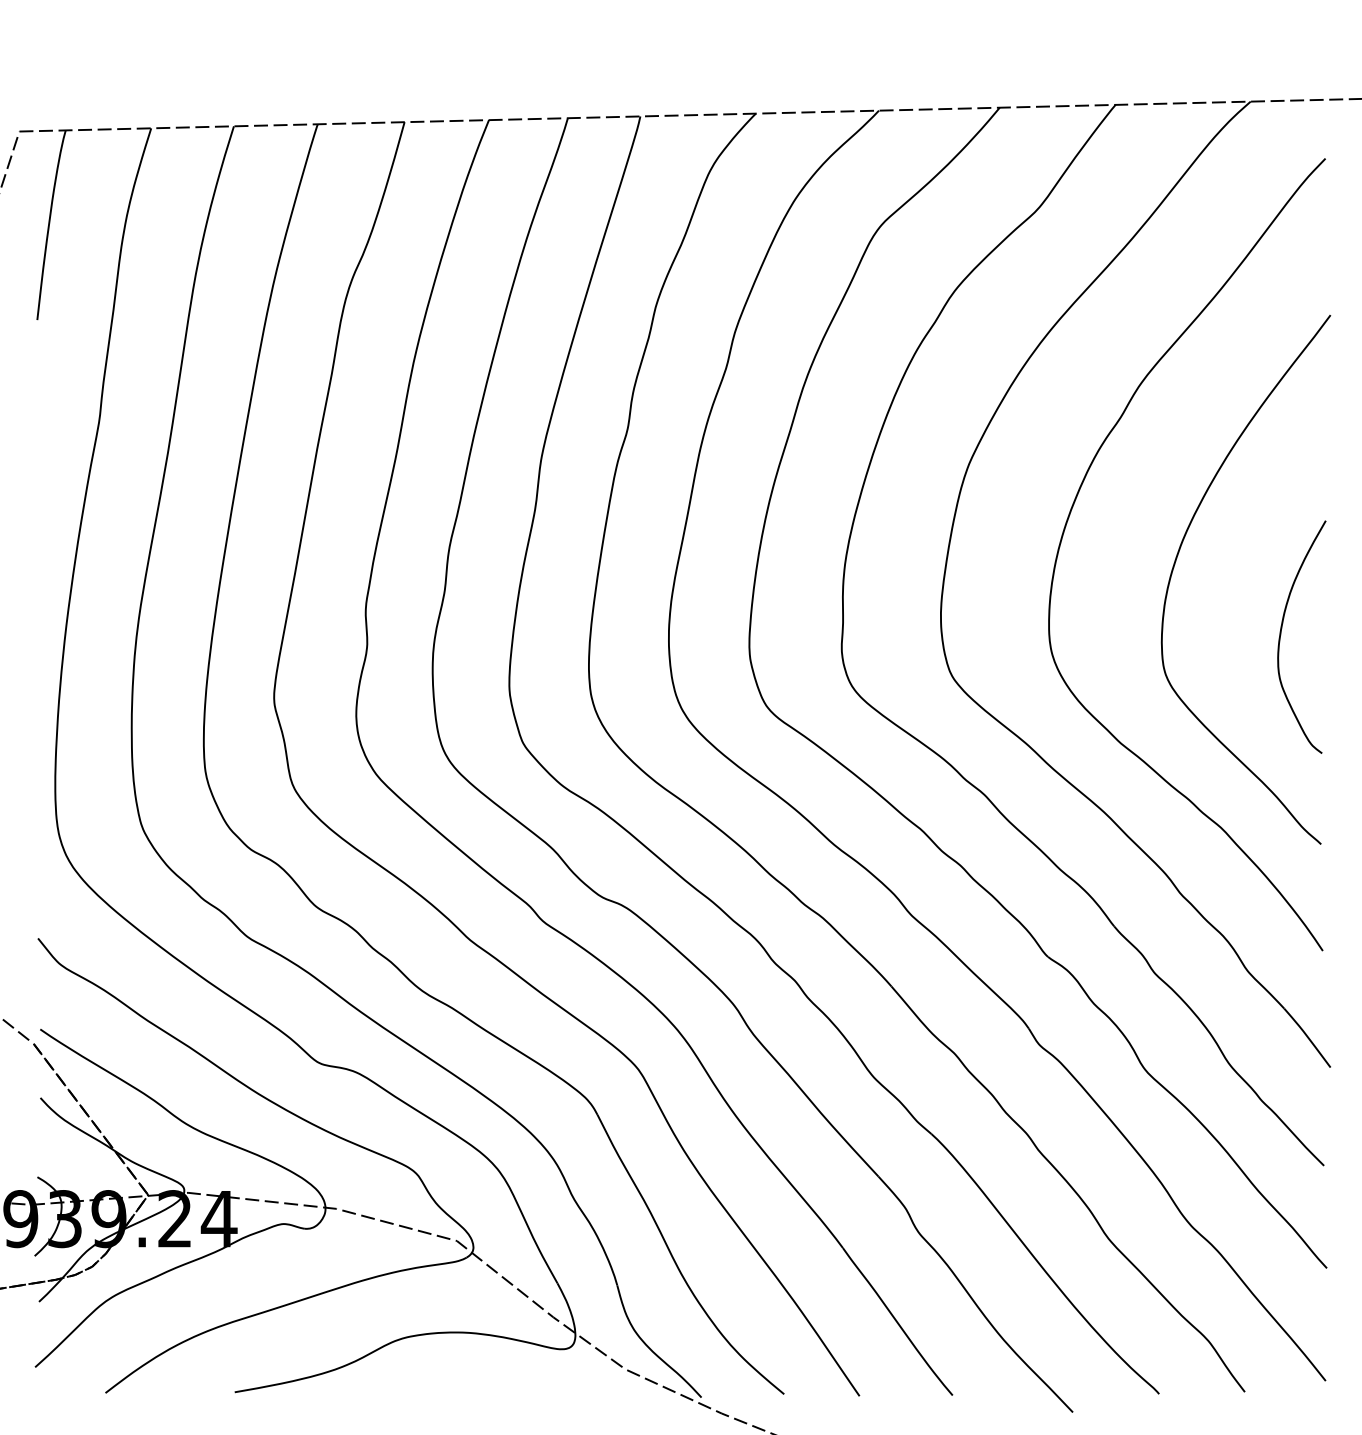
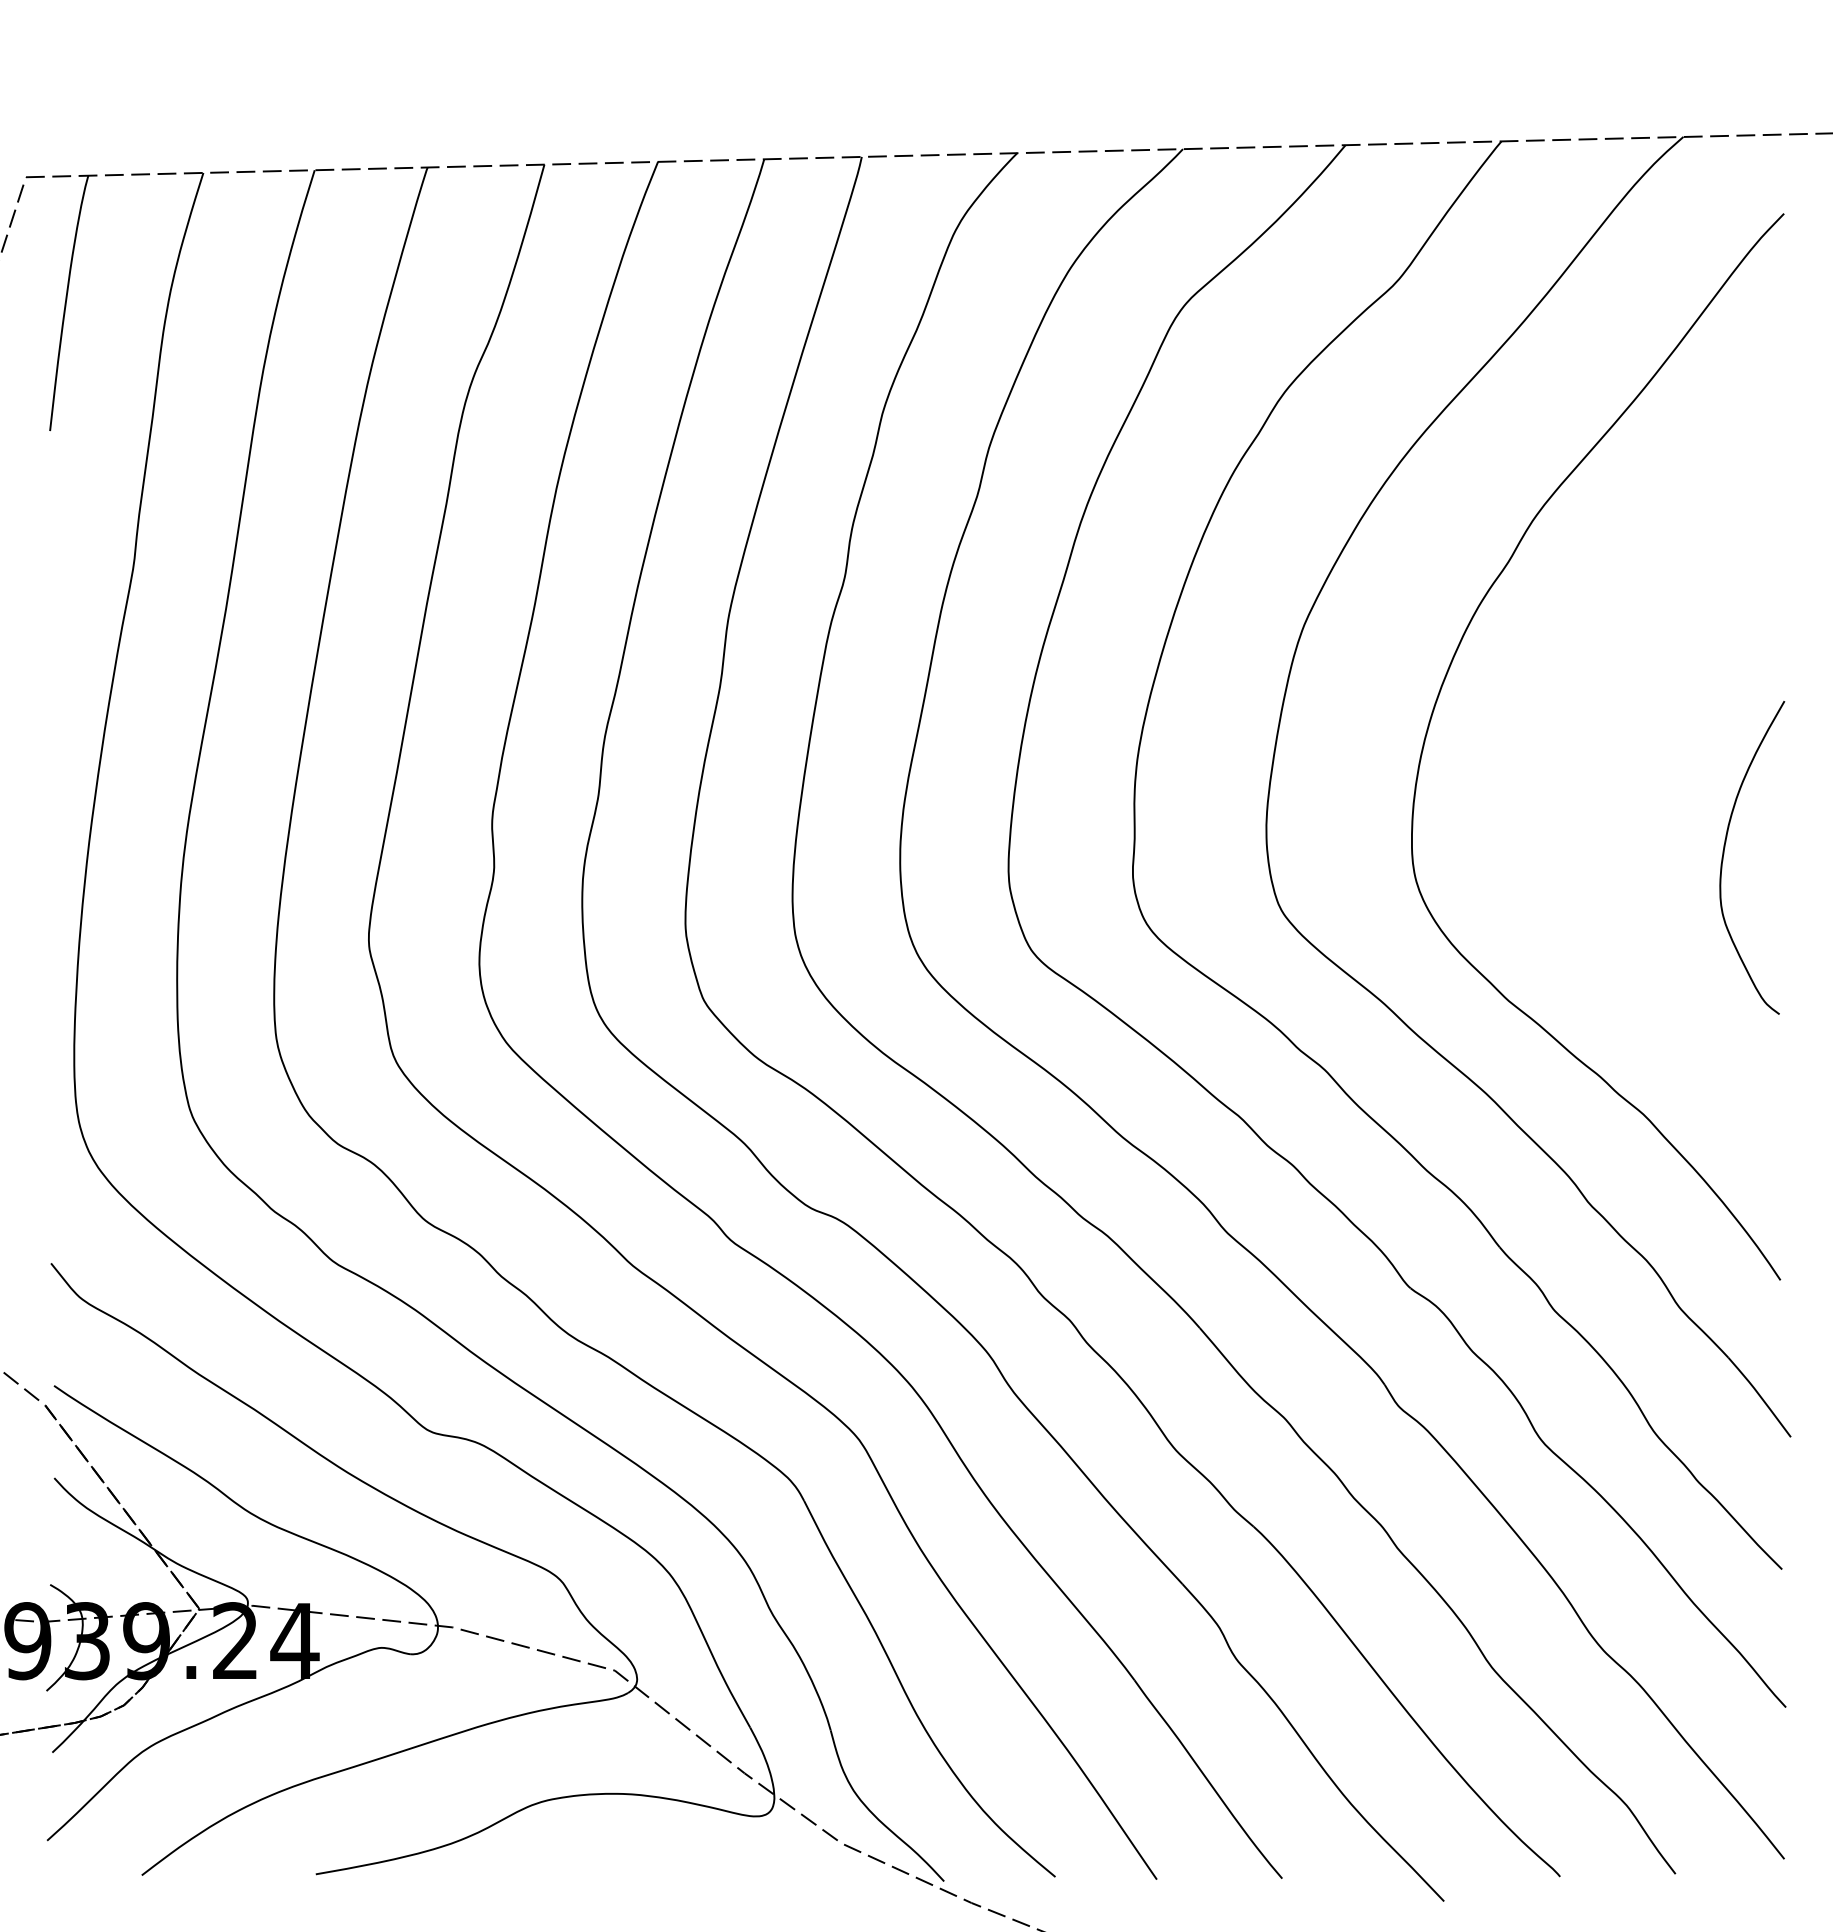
curve: (1179, 552) -> (1587, 743), removed

